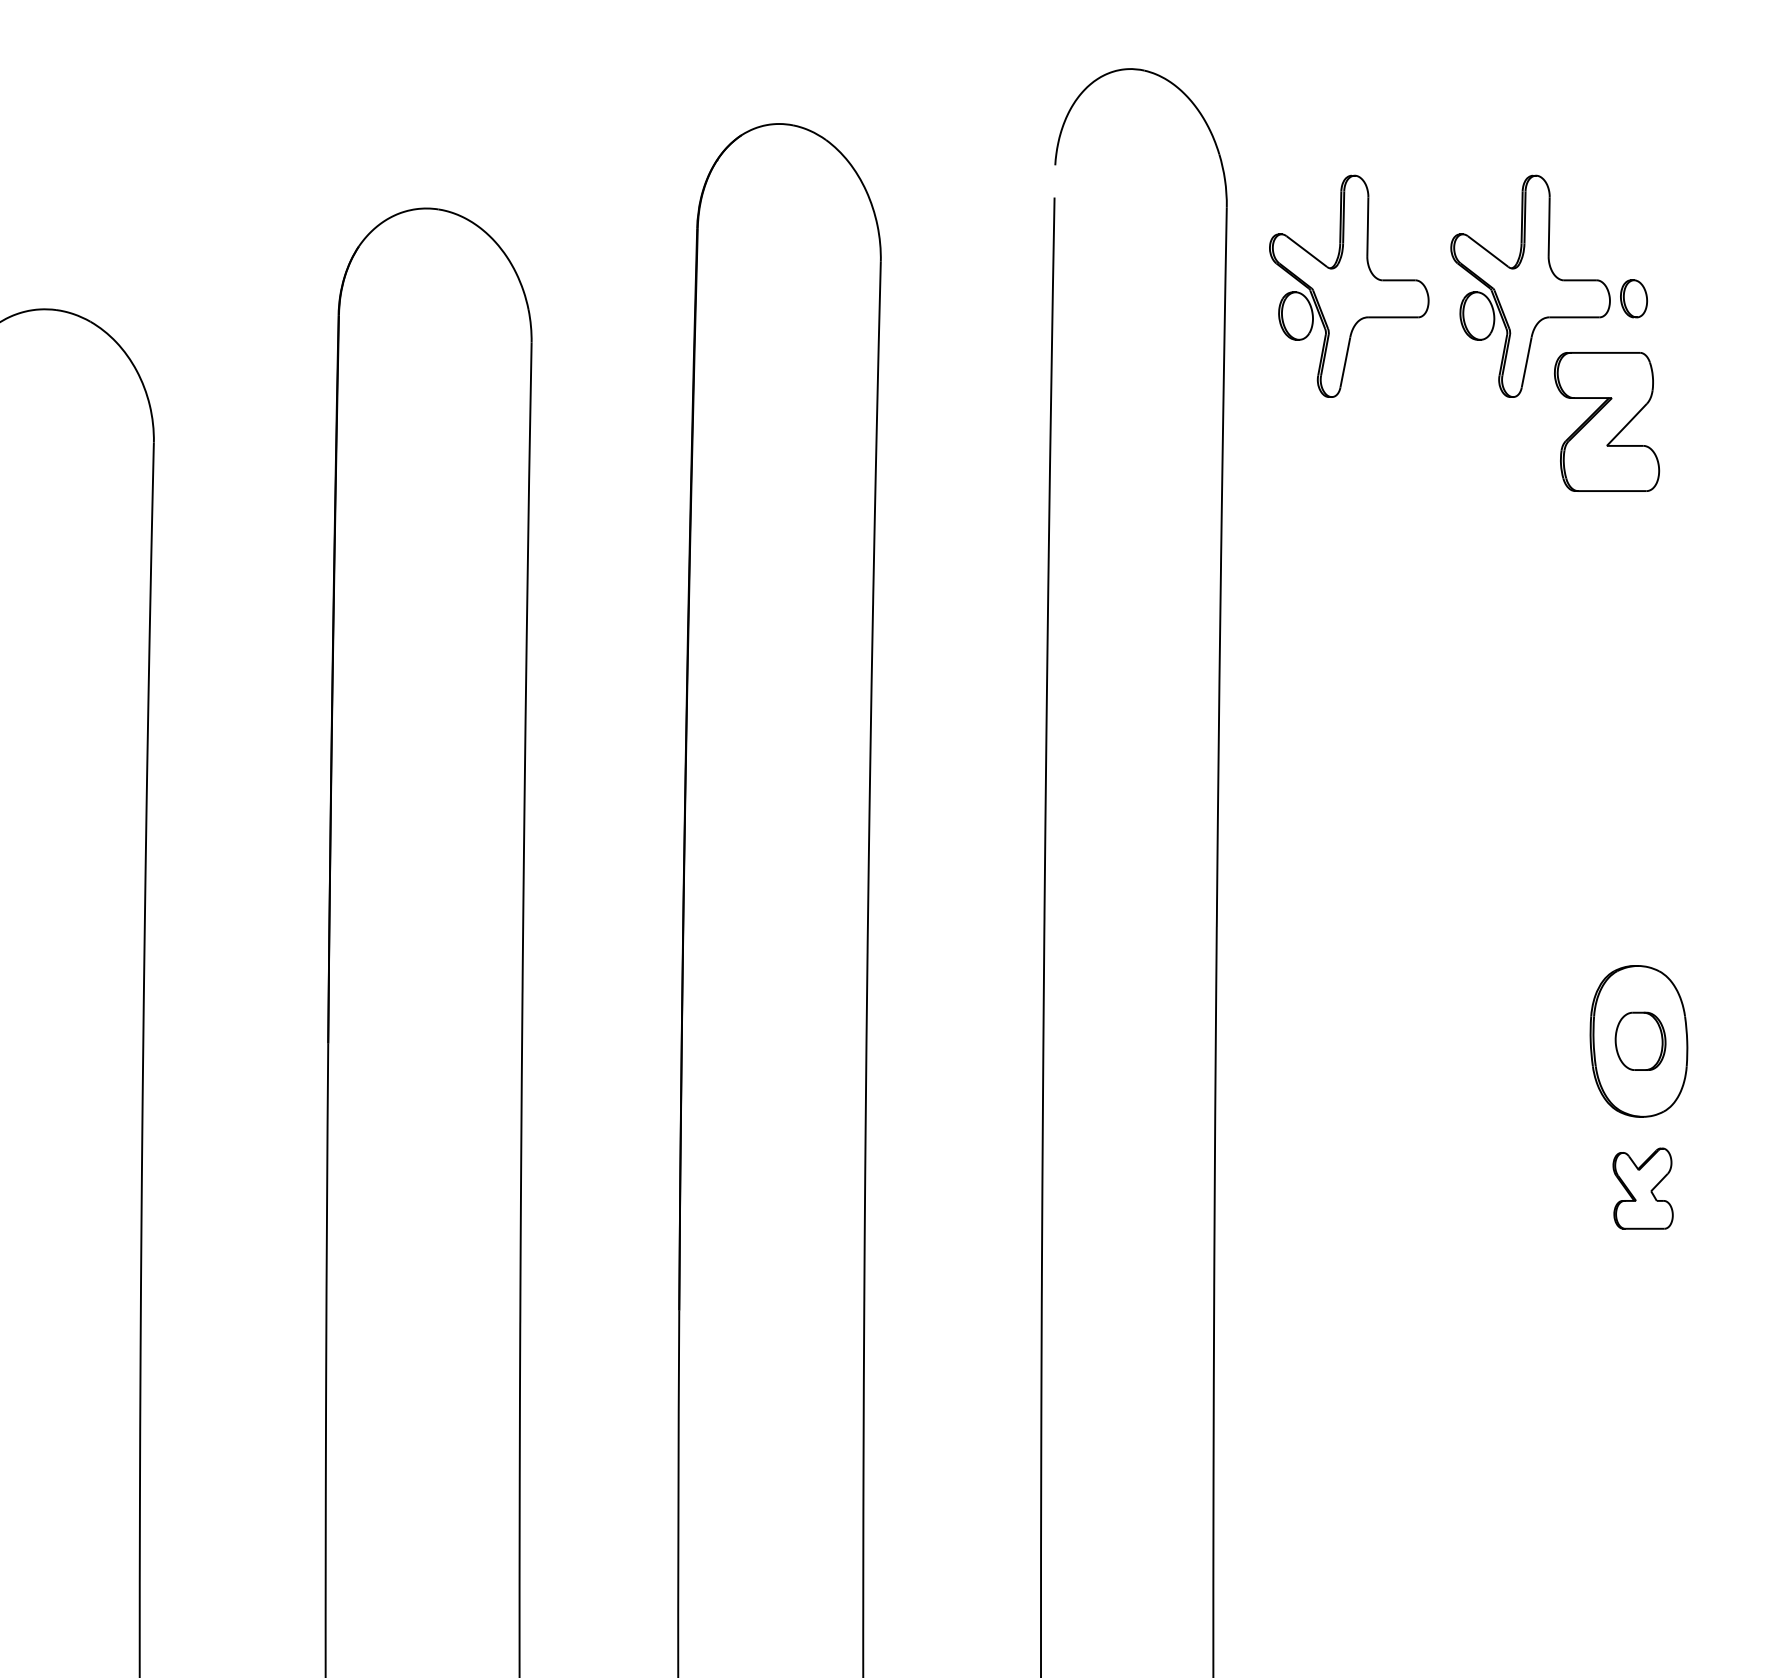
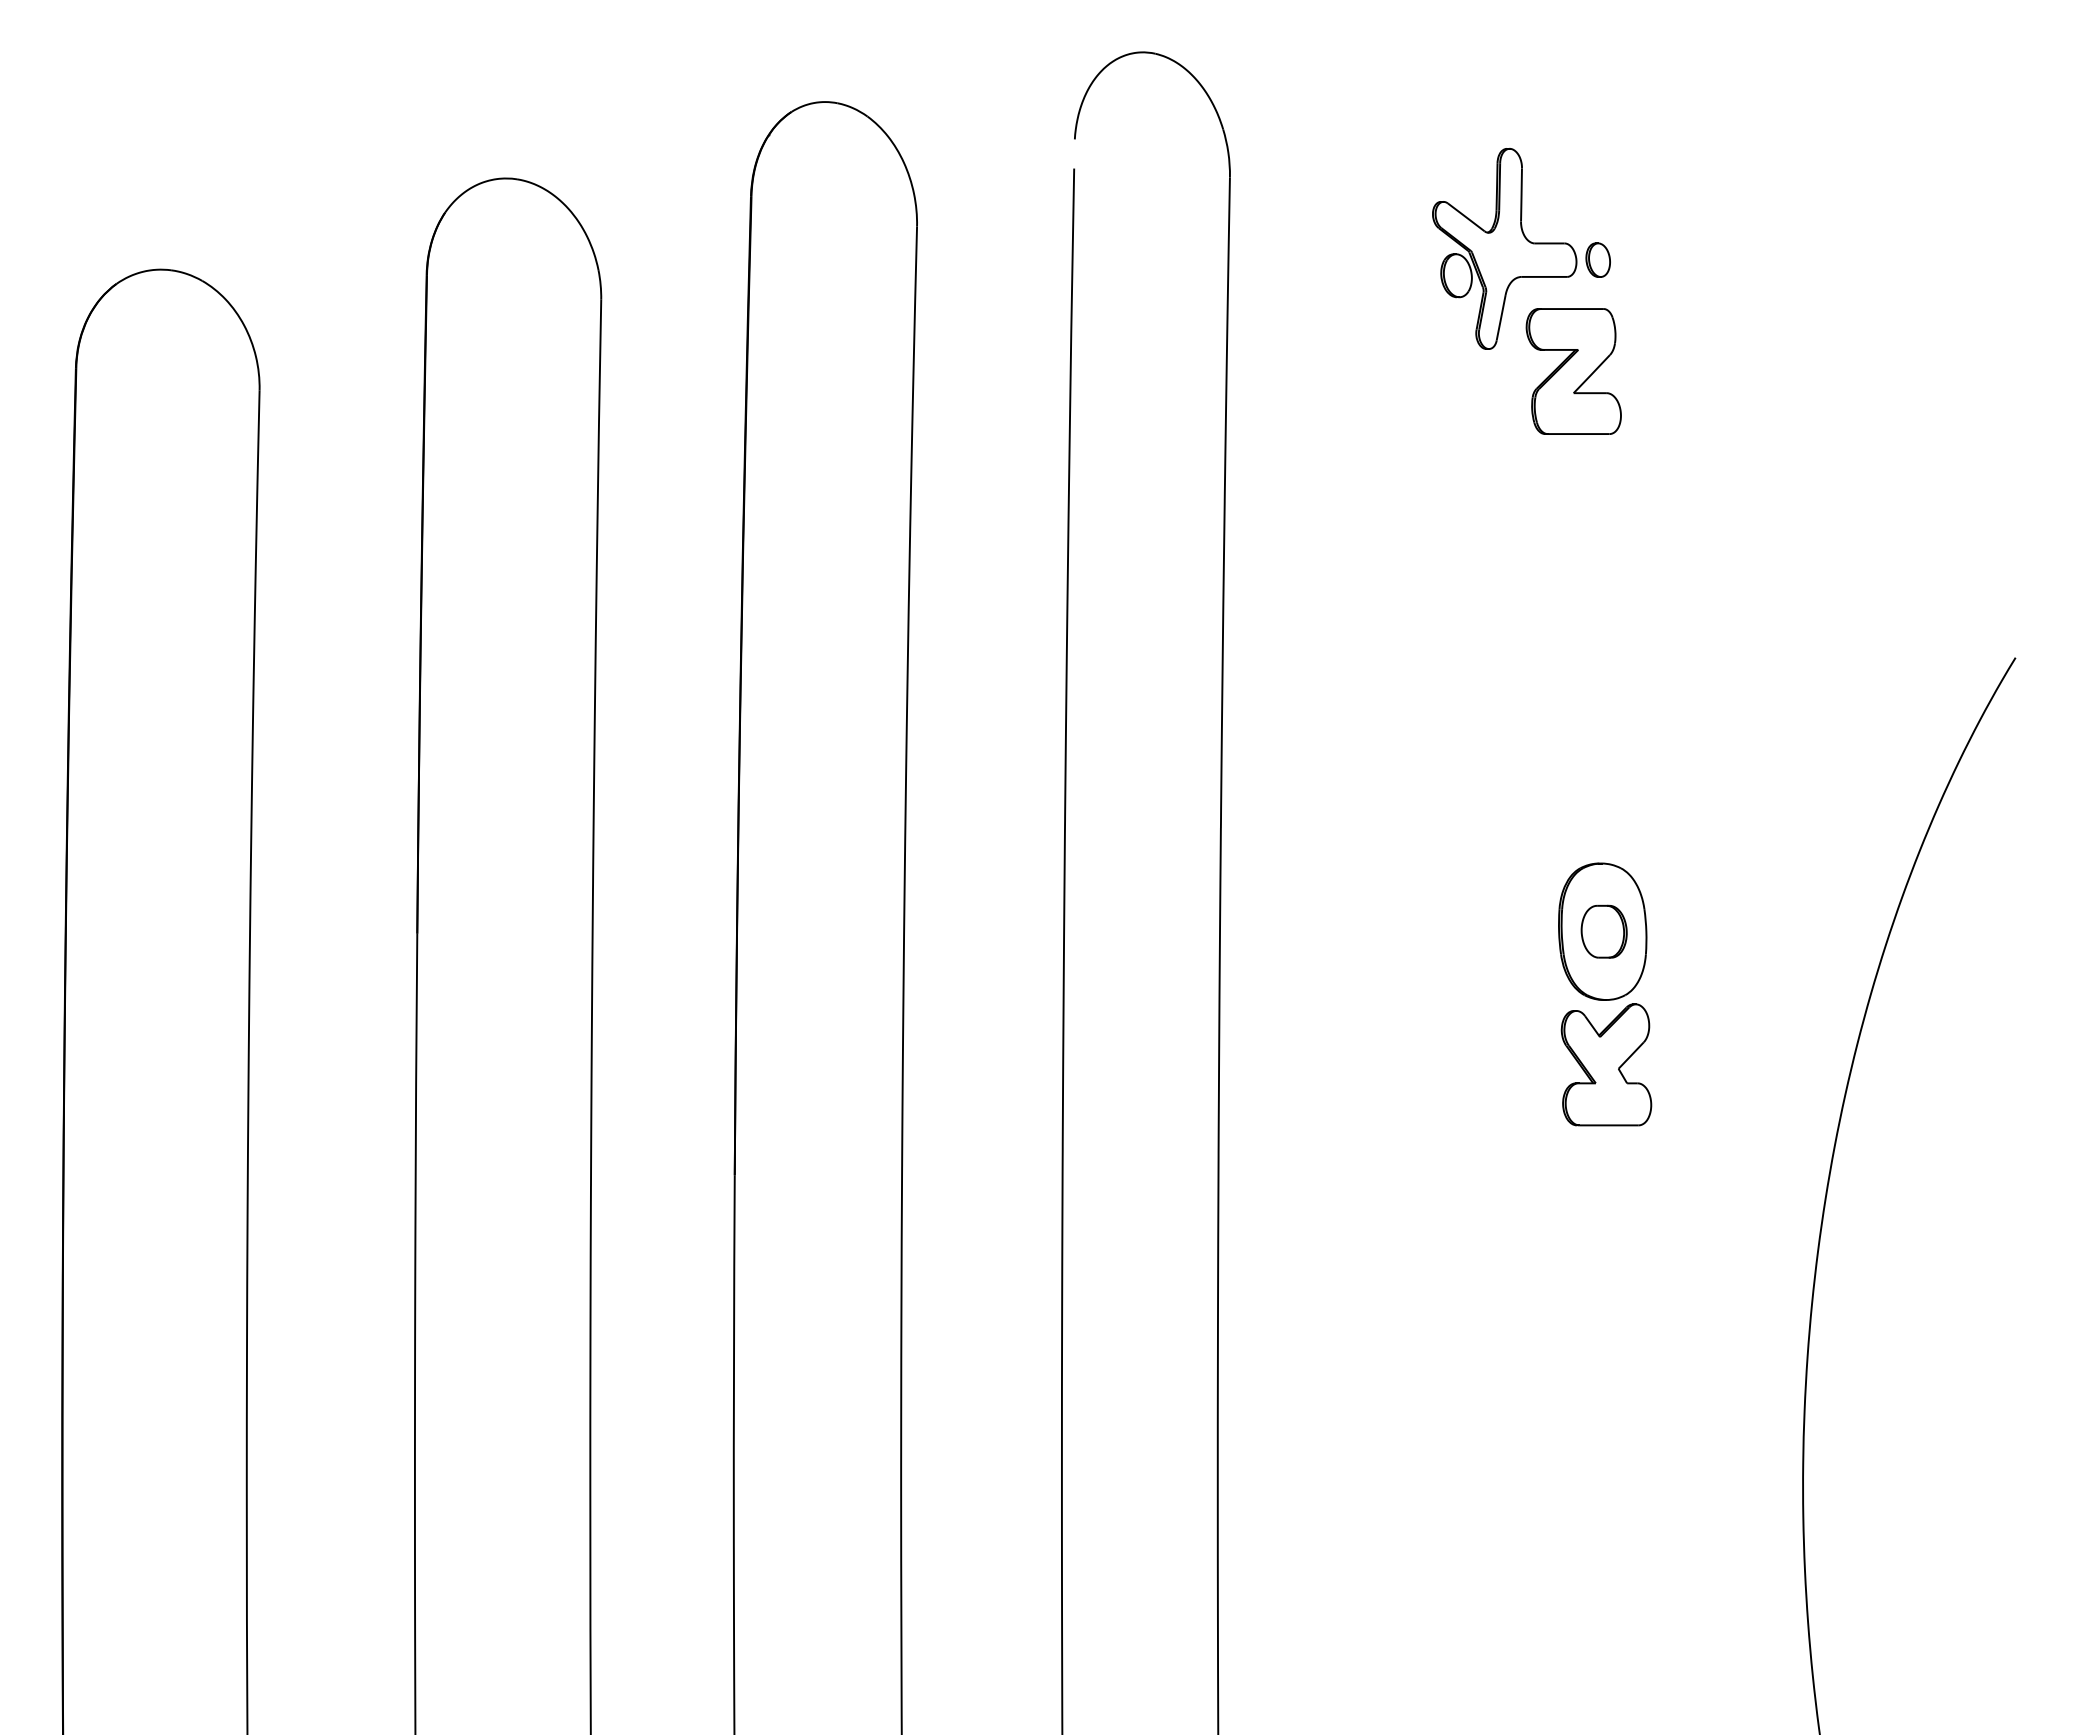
part: (1349, 285) -> (1340, 248), removed
part: (1643, 1188) -> (1606, 1064), size x1.67

